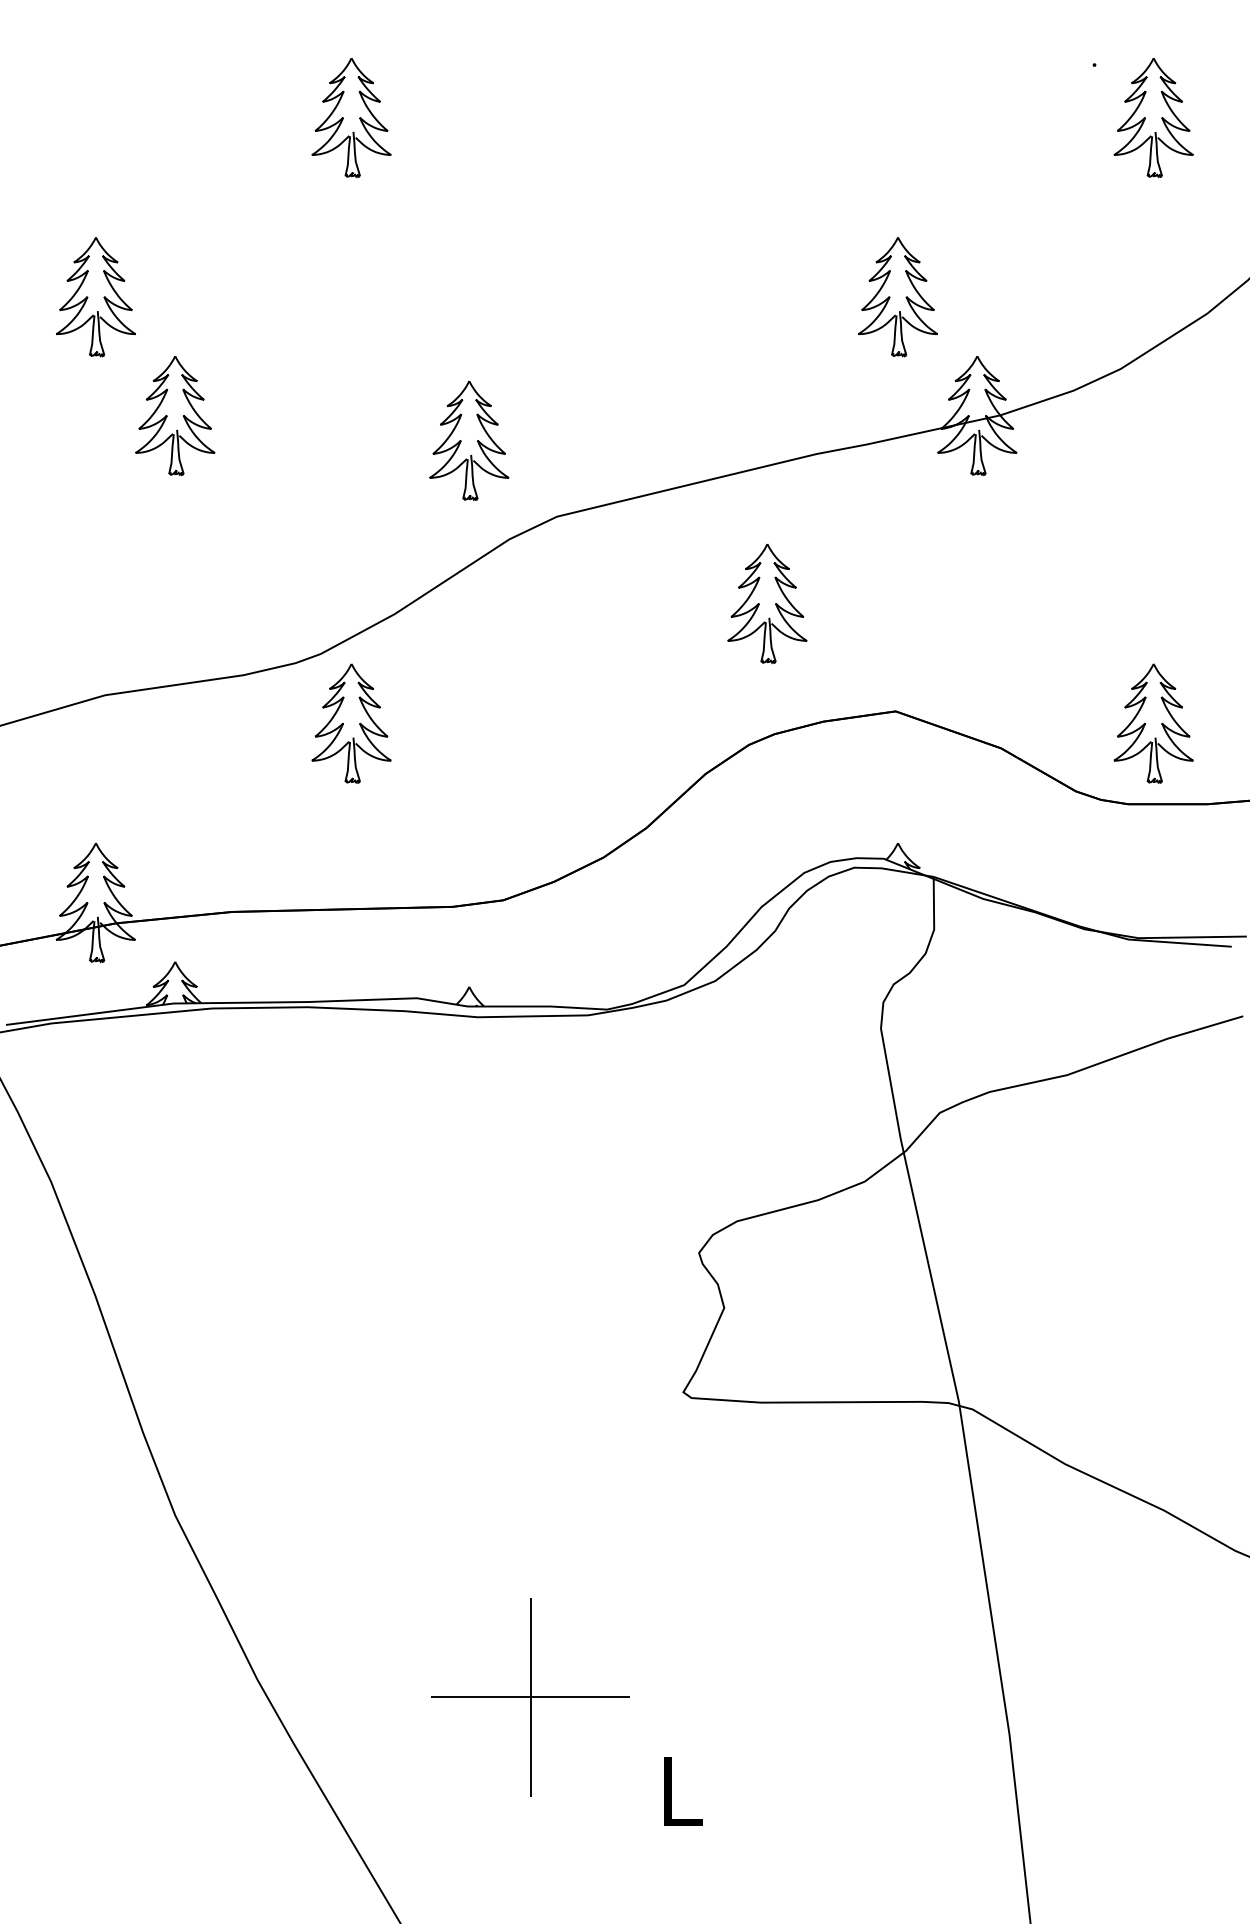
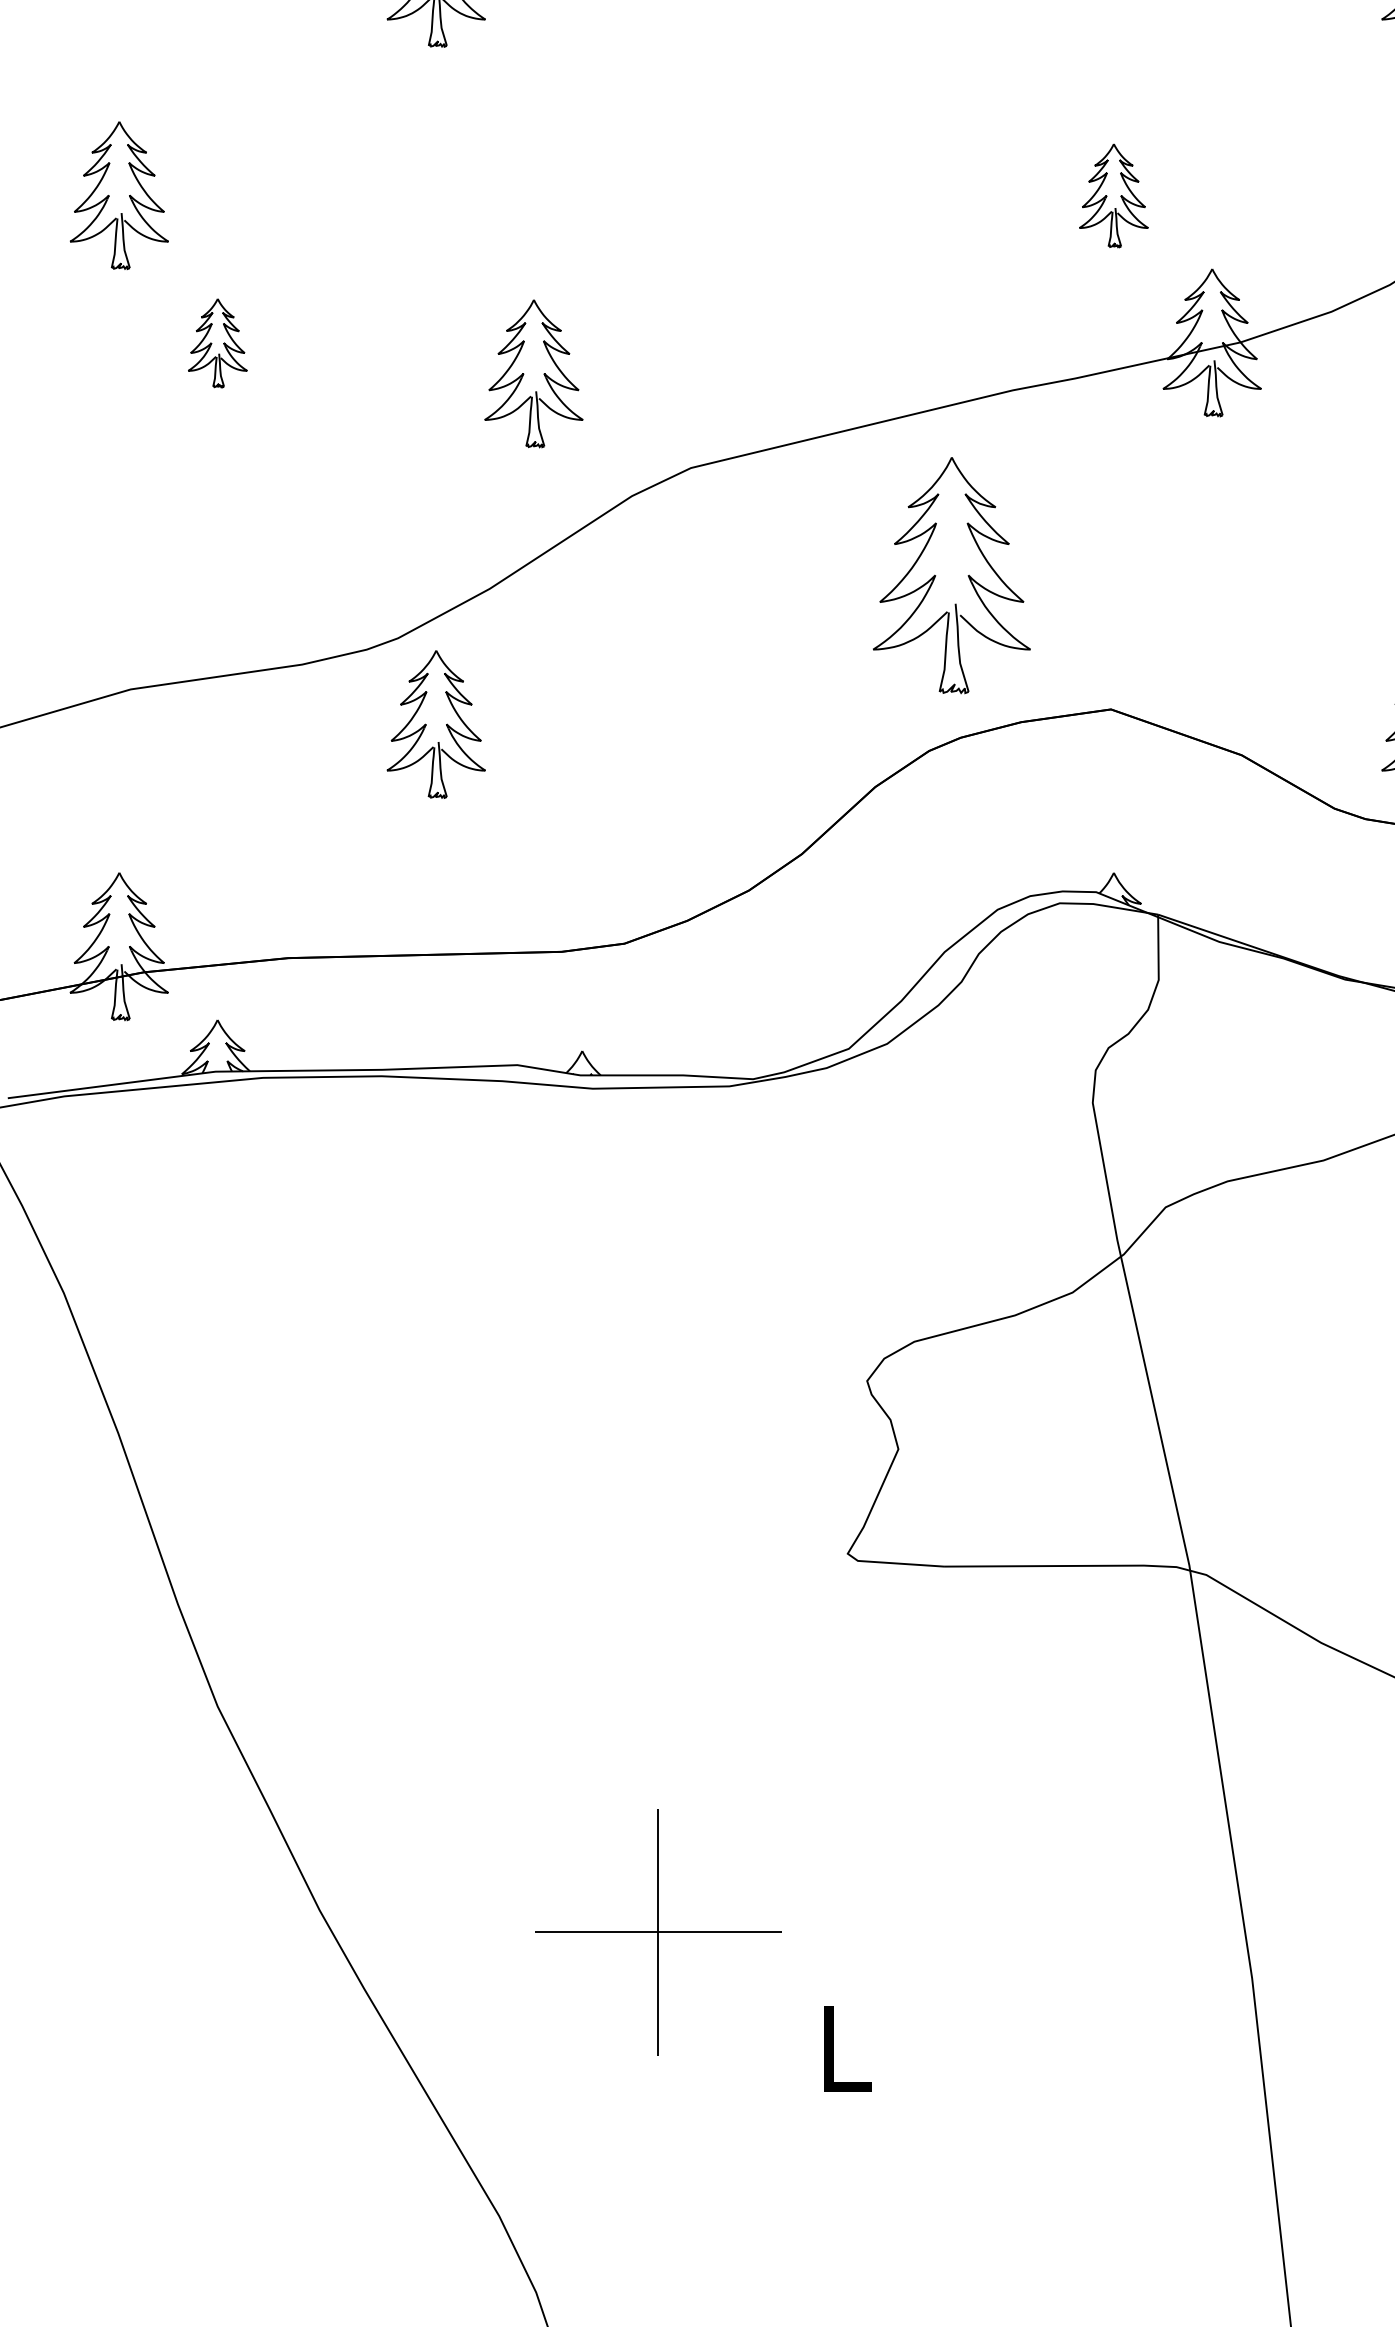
part: (897, 297) -> (1113, 196), size x0.7
part: (175, 416) -> (217, 343), size x0.6
part: (469, 440) -> (534, 373), moved
part: (767, 603) -> (952, 575), size x1.6

